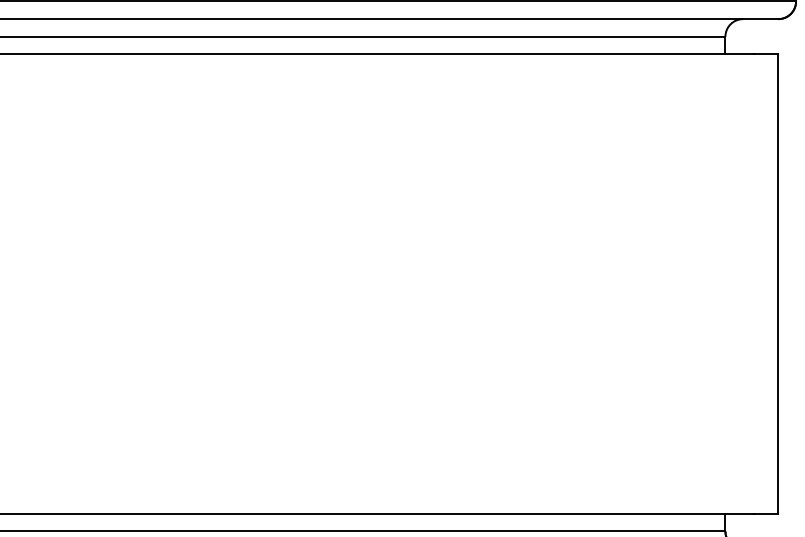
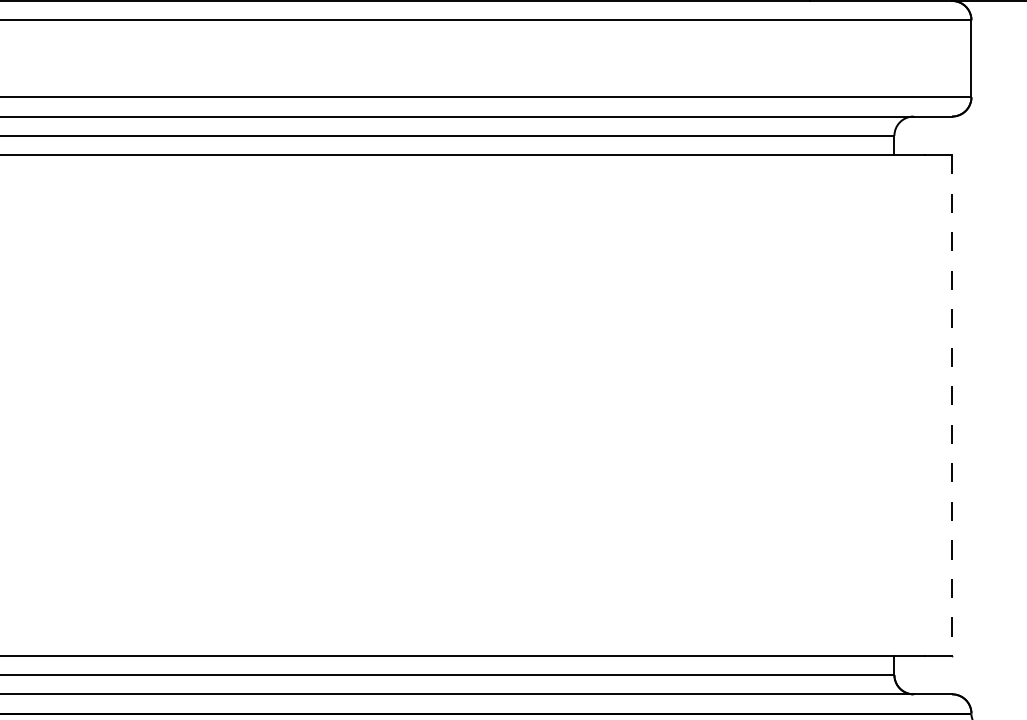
line: (778, 284) -> (952, 405), solid -> dashed

